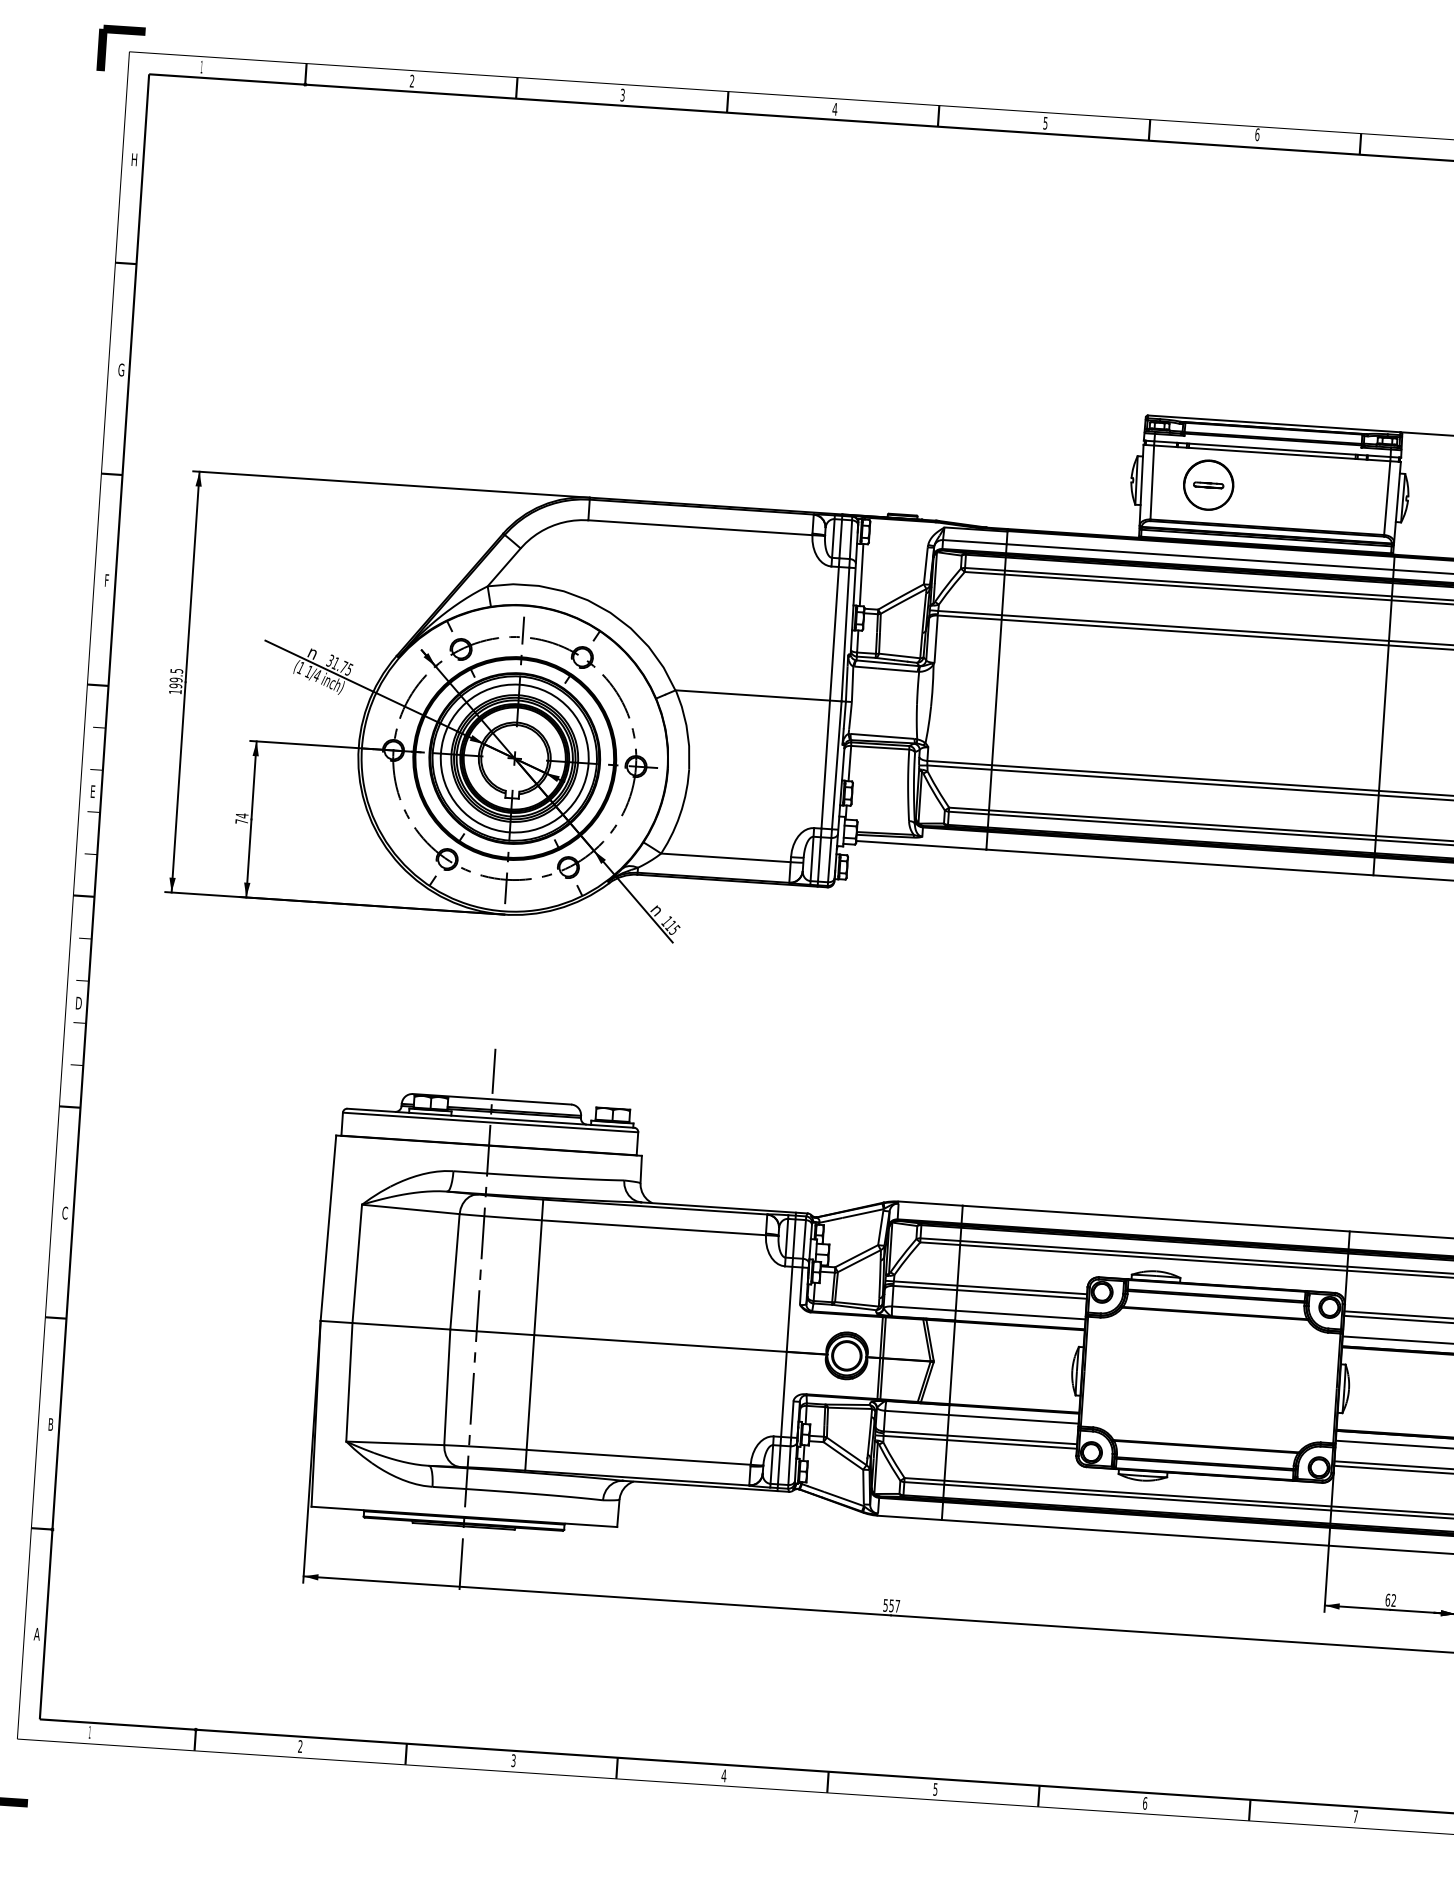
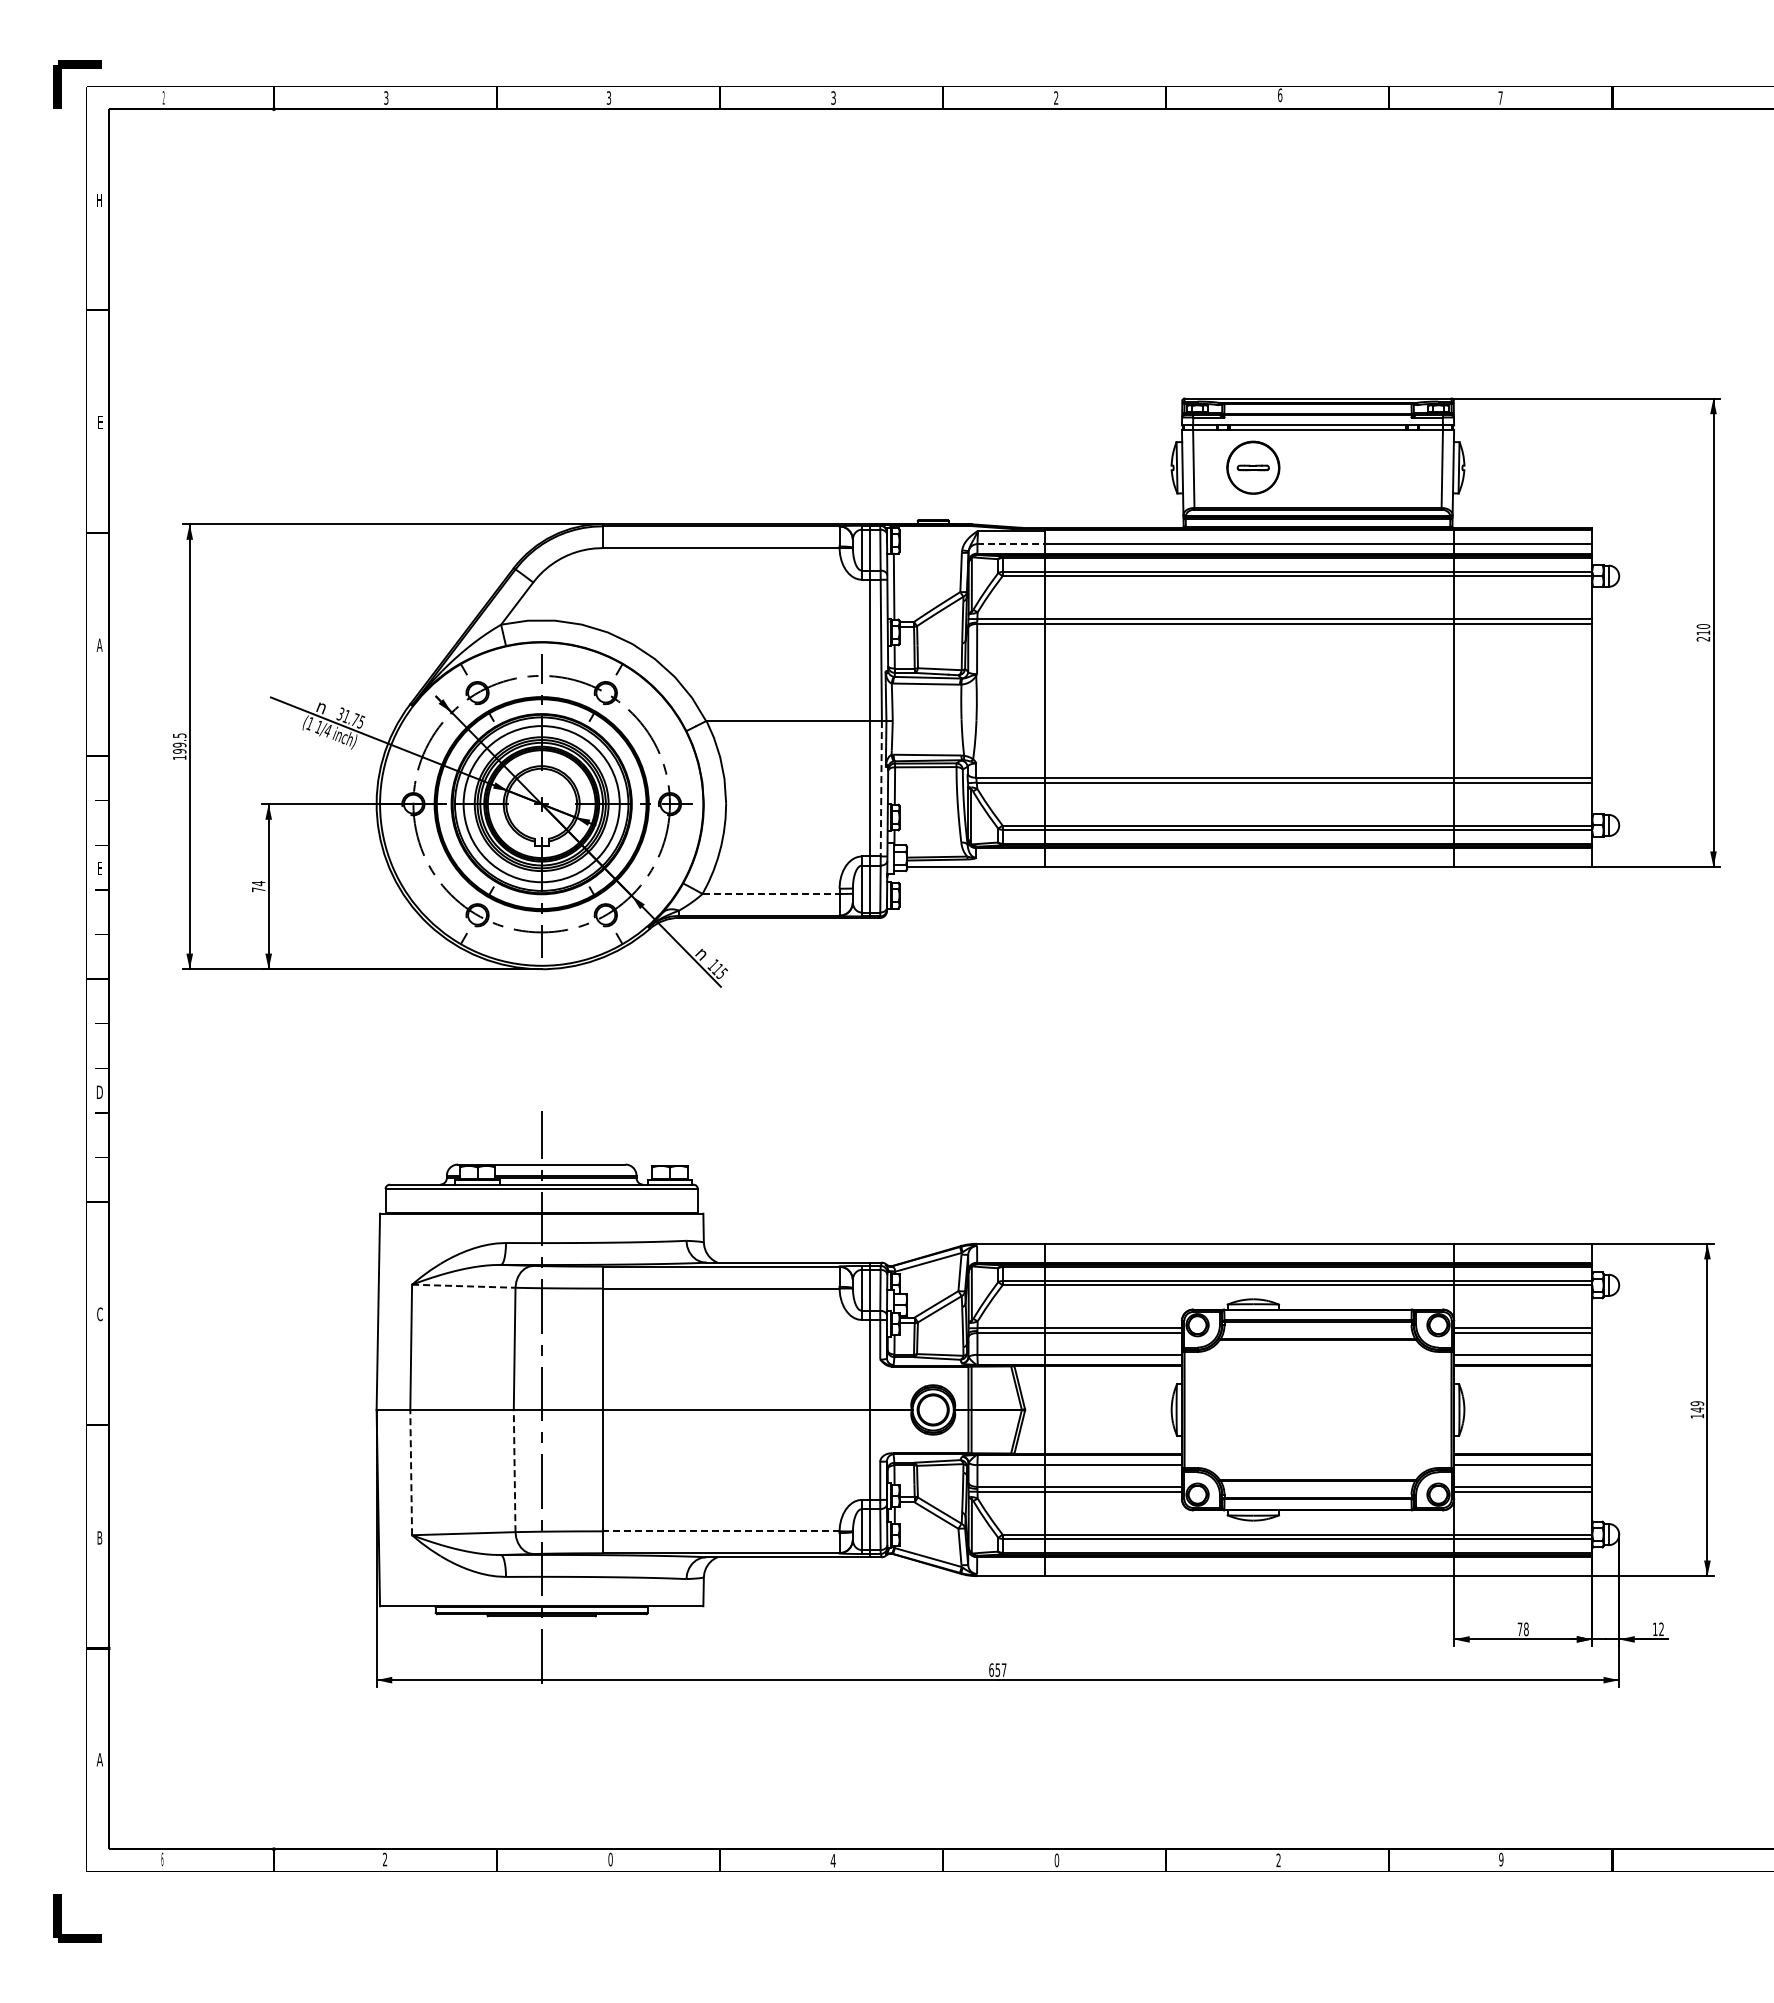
text: (201, 66) -> (163, 97), 1 -> 2
text: (412, 81) -> (386, 98), 2 -> 3
text: (834, 108) -> (833, 97), 4 -> 3
text: (1045, 122) -> (1056, 97), 5 -> 2
text: (121, 370) -> (100, 422), G -> E
line: (975, 542) -> (1011, 544), solid -> dashed
text: (106, 579) -> (99, 644), F -> A
line: (836, 765) -> (881, 788), solid -> dashed
line: (726, 857) -> (771, 893), solid -> dashed
line: (410, 1209) -> (463, 1286), solid -> dashed
line: (349, 1382) -> (411, 1472), solid -> dashed
line: (447, 1386) -> (514, 1470), solid -> dashed
line: (638, 1457) -> (720, 1531), solid -> dashed
text: (1390, 1600) -> (1522, 1629), 62 -> 78
text: (885, 1604) -> (991, 1669), 557 -> 657
text: (90, 1731) -> (162, 1858), 1 -> 6
text: (513, 1760) -> (610, 1859), 3 -> 0
text: (935, 1789) -> (1056, 1860), 5 -> 0
text: (1145, 1803) -> (1278, 1860), 6 -> 2
text: (1355, 1816) -> (1501, 1859), 7 -> 9

